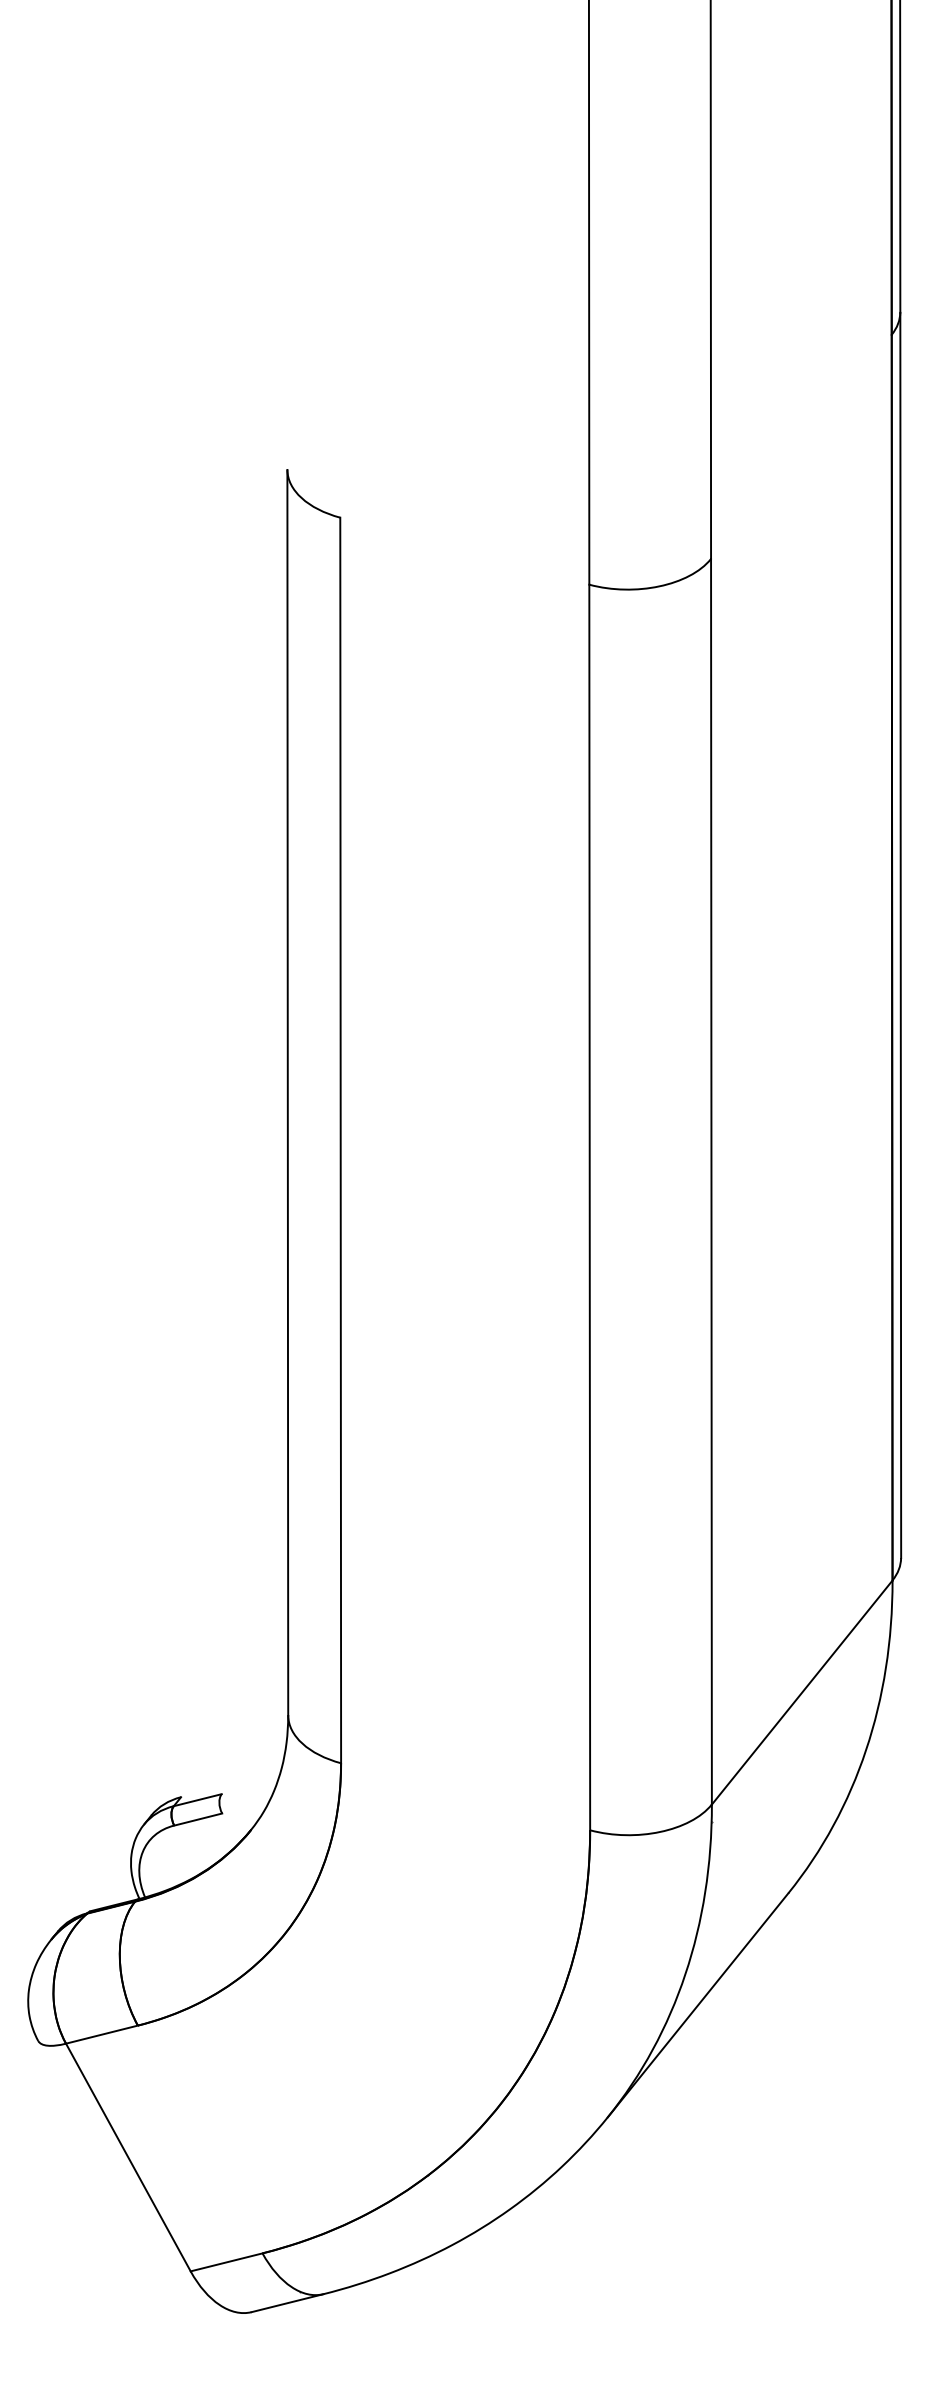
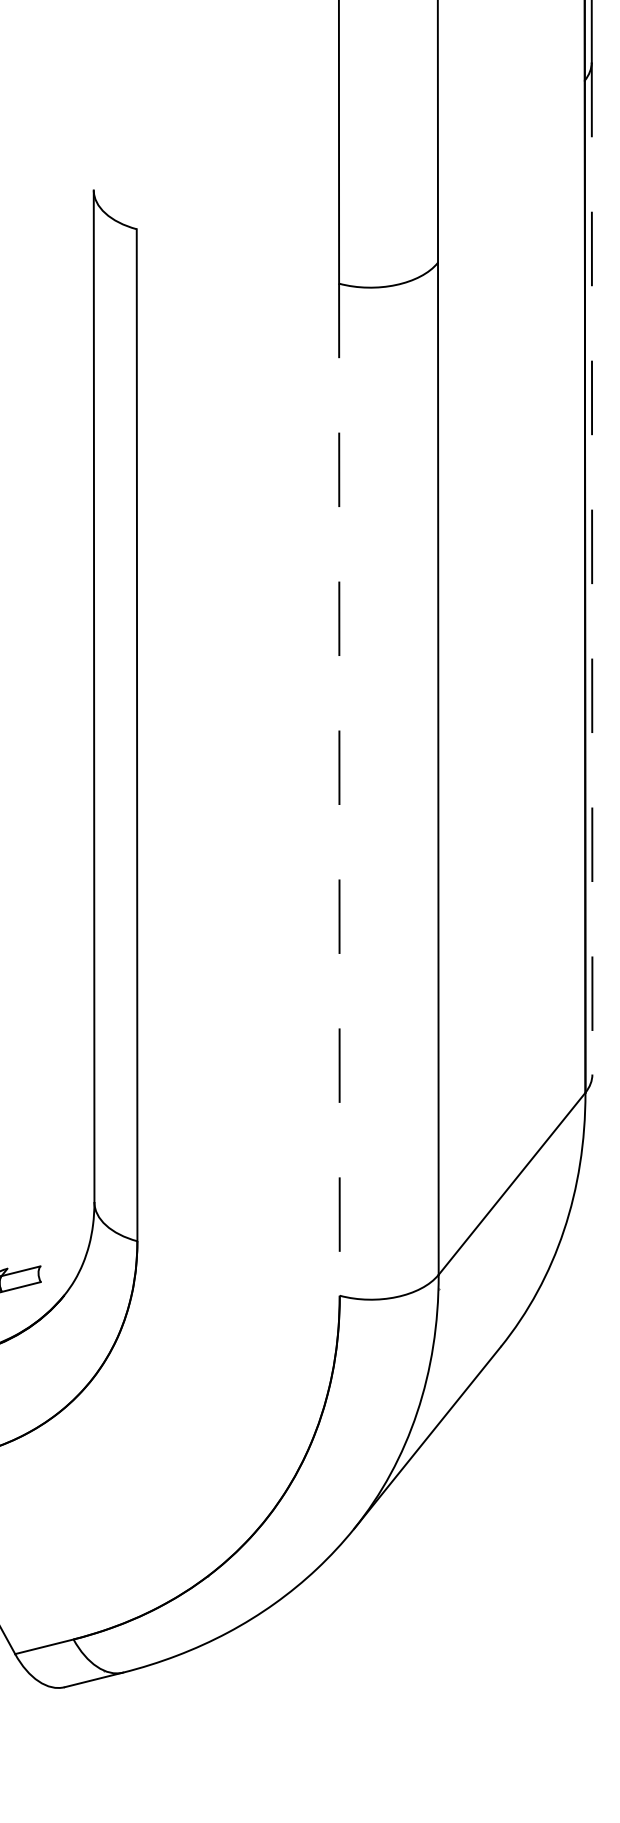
line: (900, 935) -> (591, 568), solid -> dashed
line: (589, 1207) -> (339, 789), solid -> dashed

